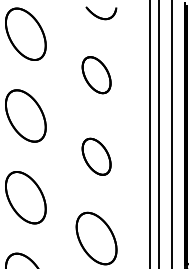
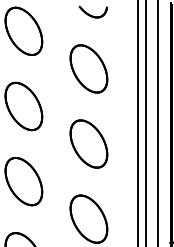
part: (96, 74) -> (88, 68), size x1.43
part: (96, 156) -> (88, 143), size x1.43

